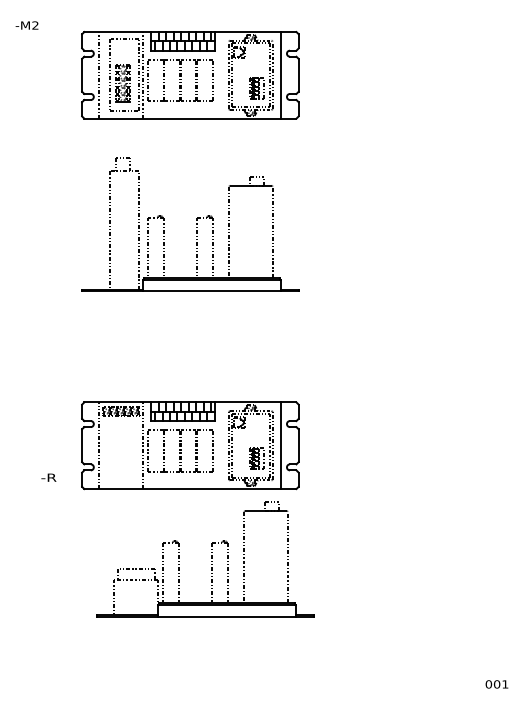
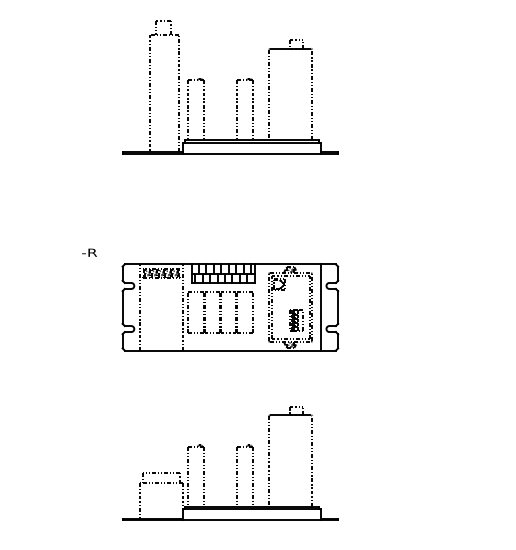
text: (48, 477) -> (89, 252), moved
part: (211, 558) -> (236, 462), moved

